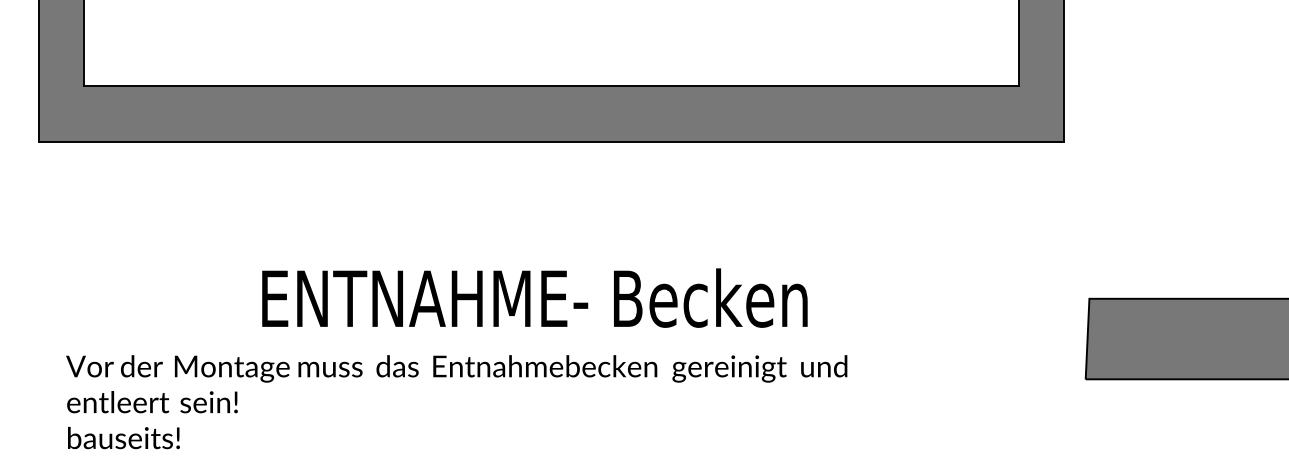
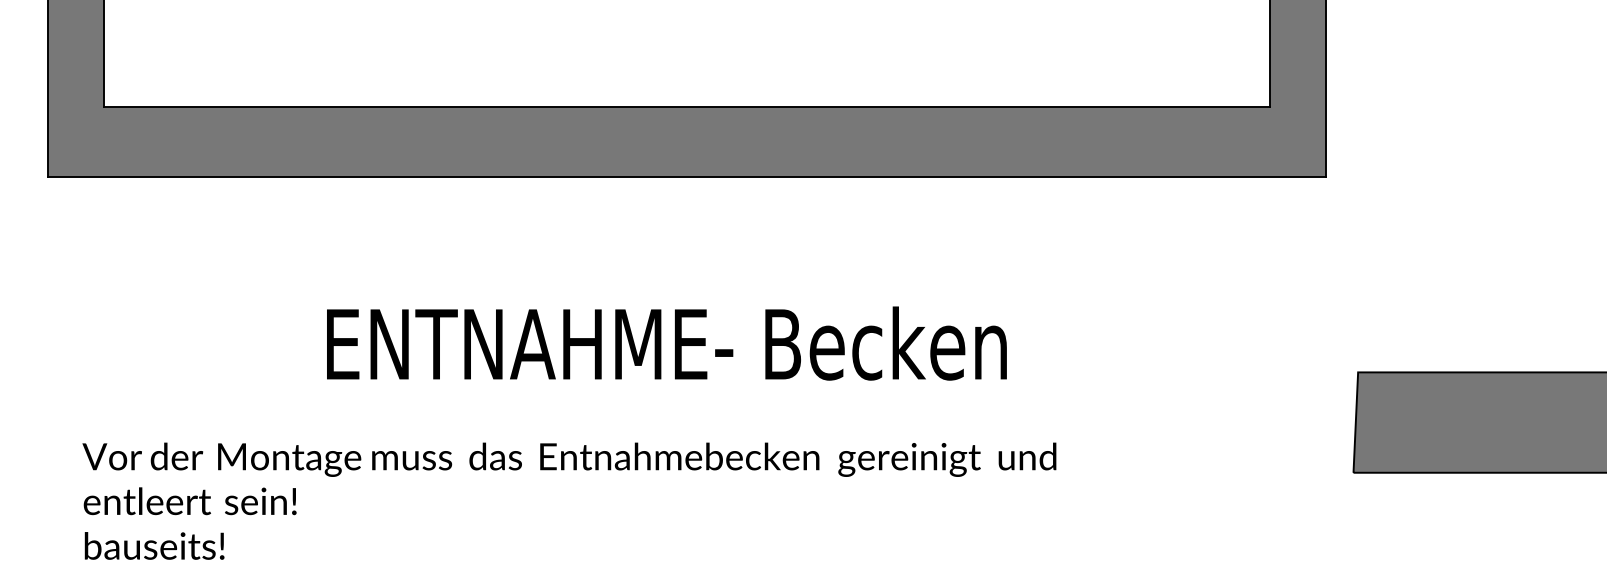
text: (534, 298) -> (666, 343), moved

